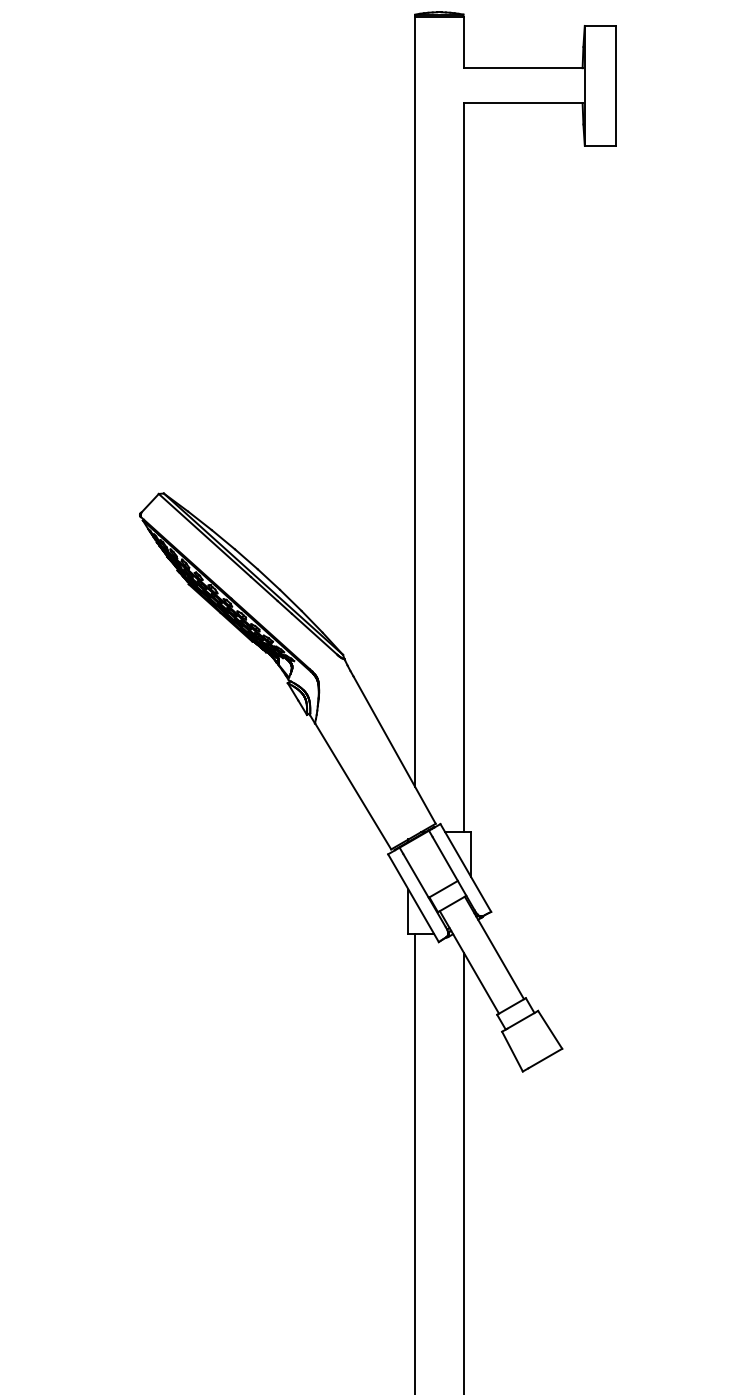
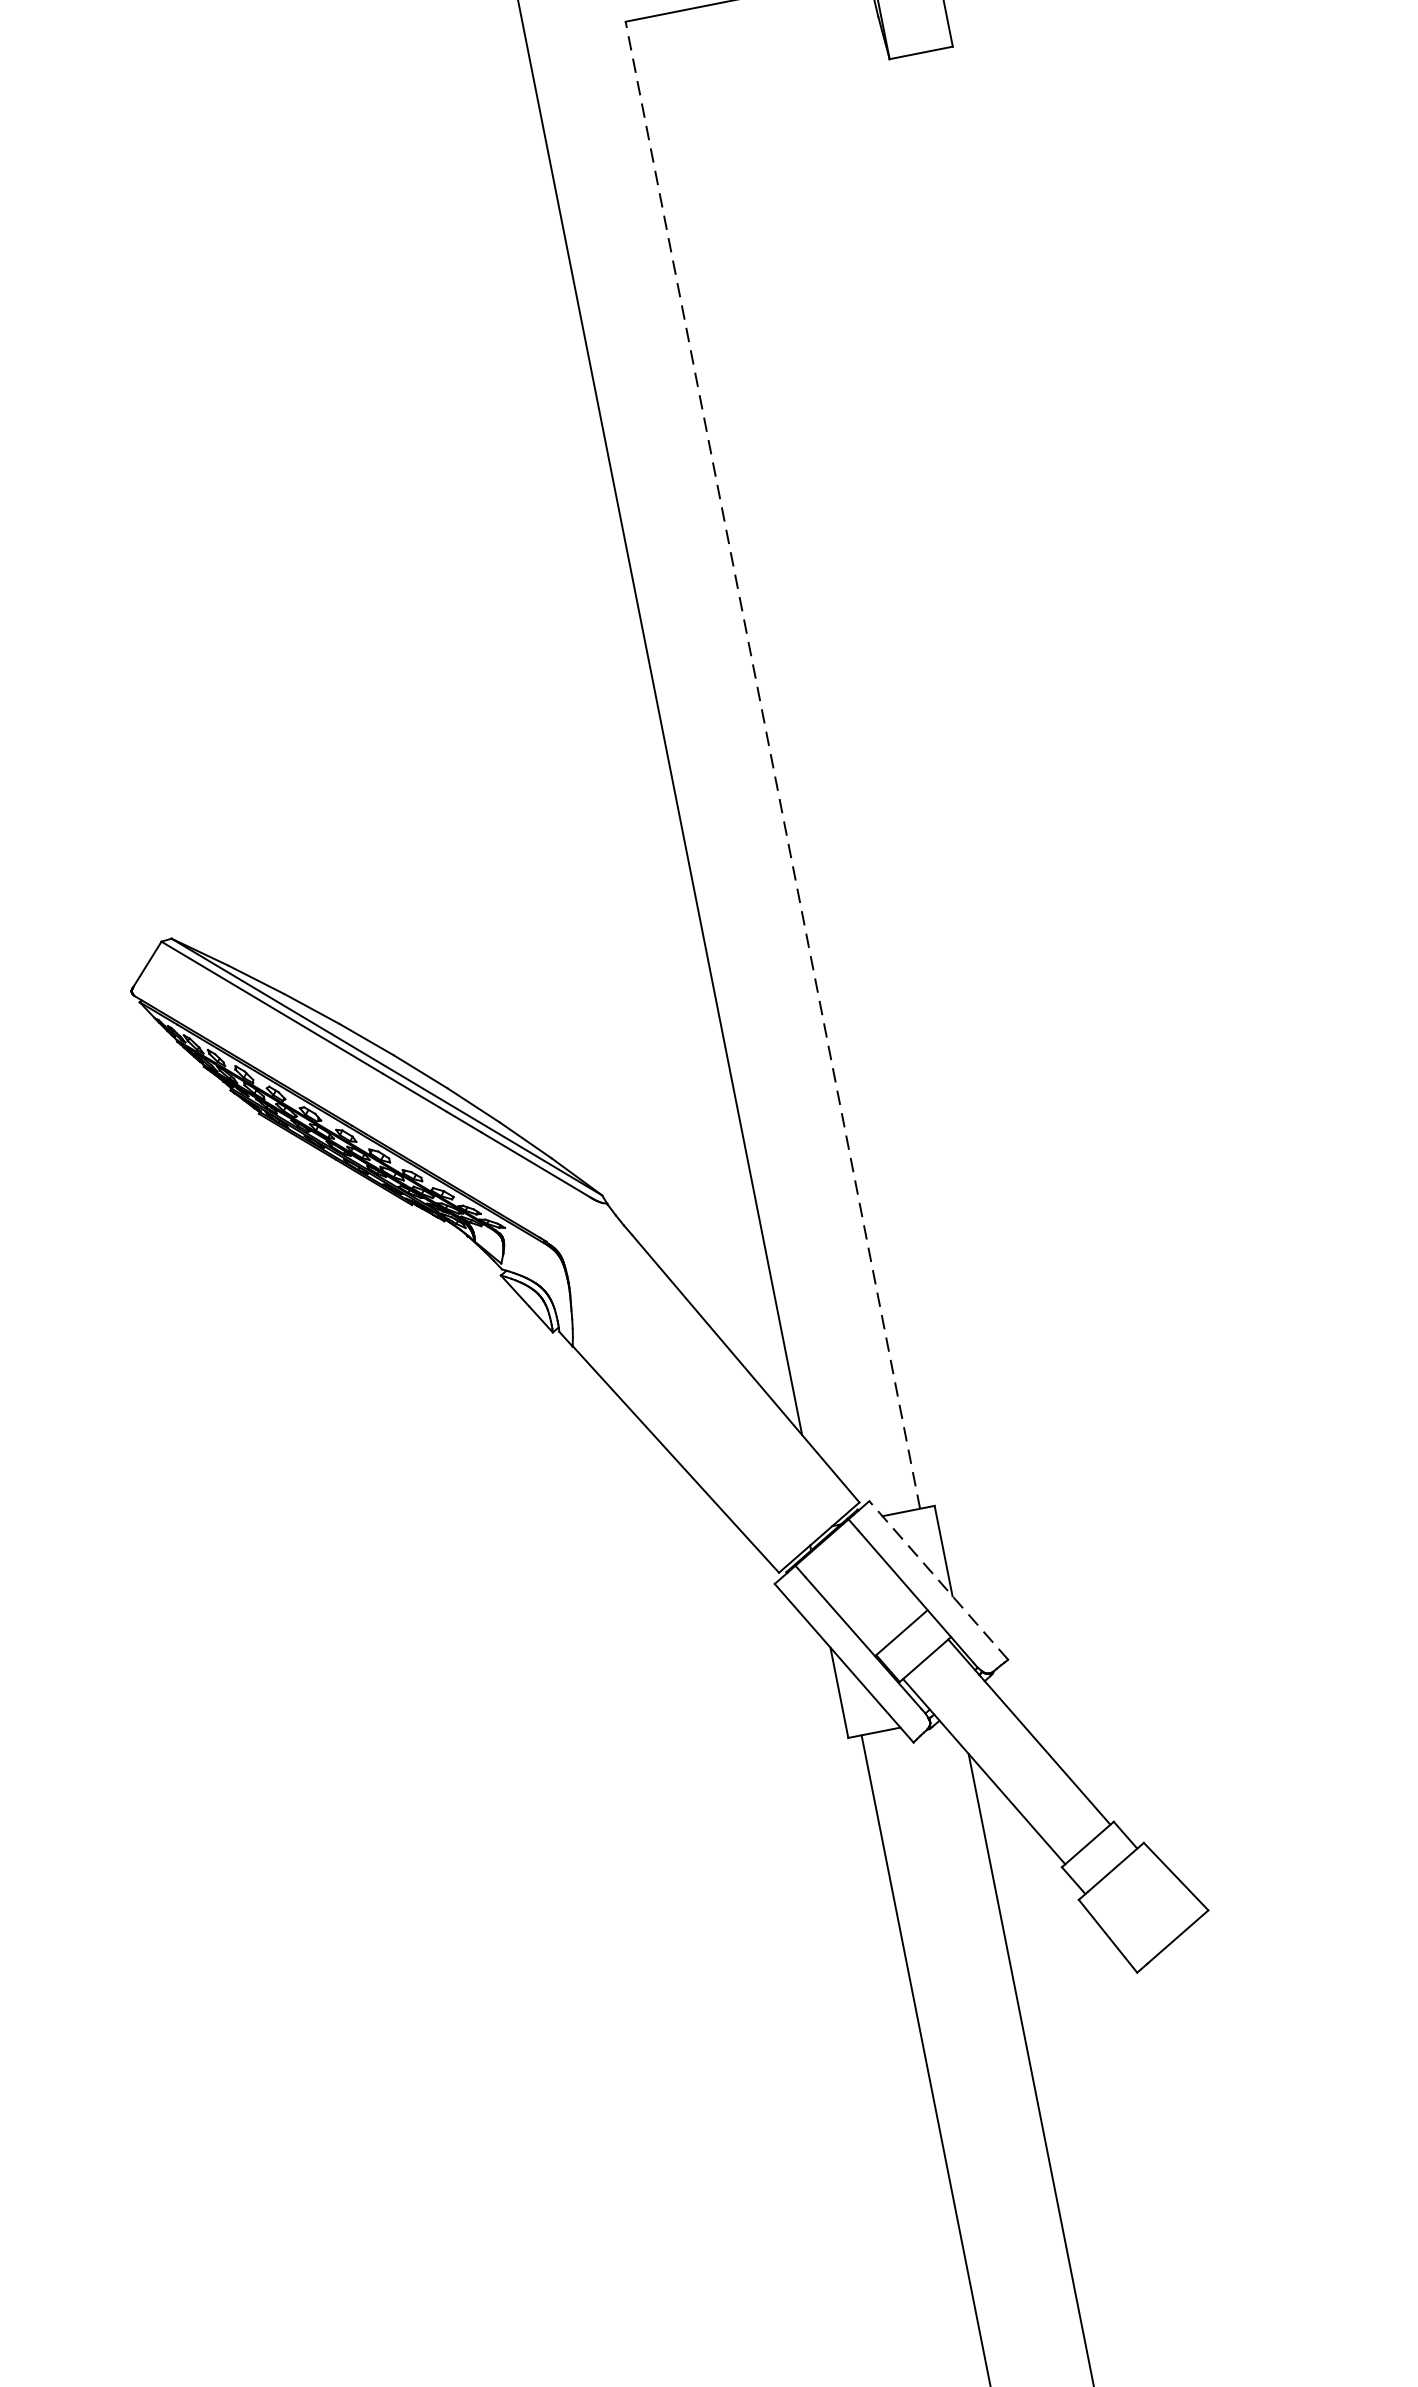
line: (463, 467) -> (772, 764), solid -> dashed
line: (465, 867) -> (937, 1579), solid -> dashed

